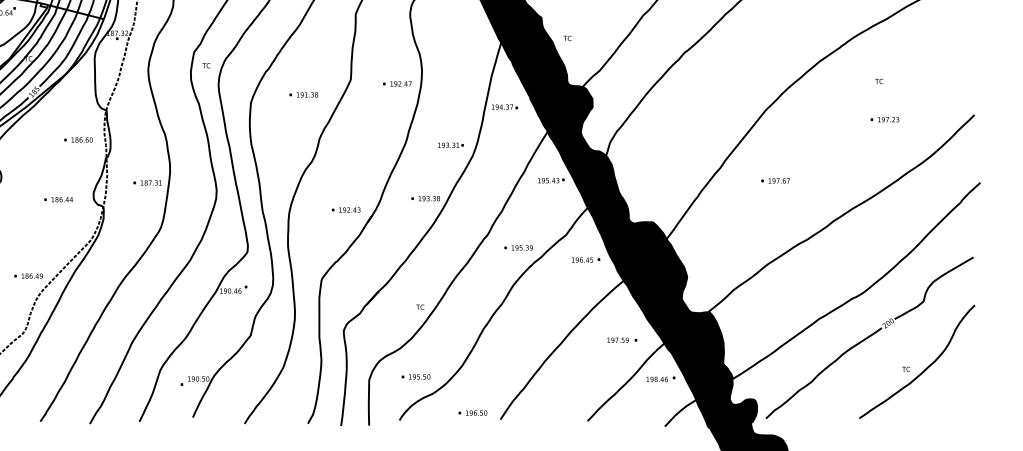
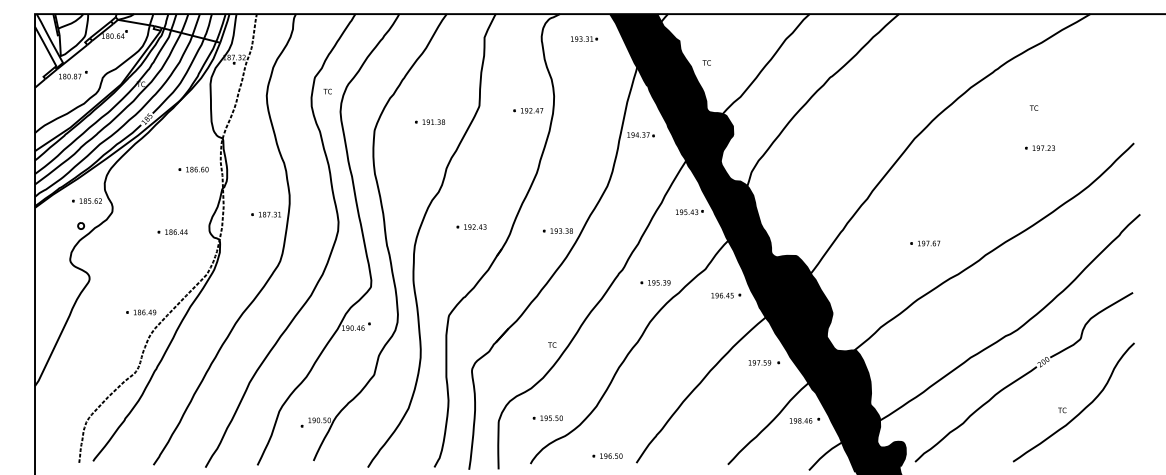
part: (450, 144) -> (584, 38), moved
part: (775, 180) -> (925, 243), moved
part: (346, 209) -> (471, 226), moved
part: (621, 340) -> (763, 362), moved

